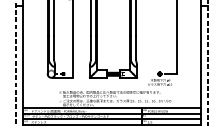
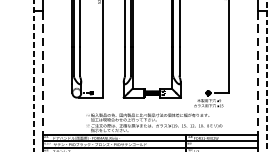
line: (23, 60) -> (43, 76), solid -> dashed
line: (200, 60) -> (257, 76), solid -> dashed

